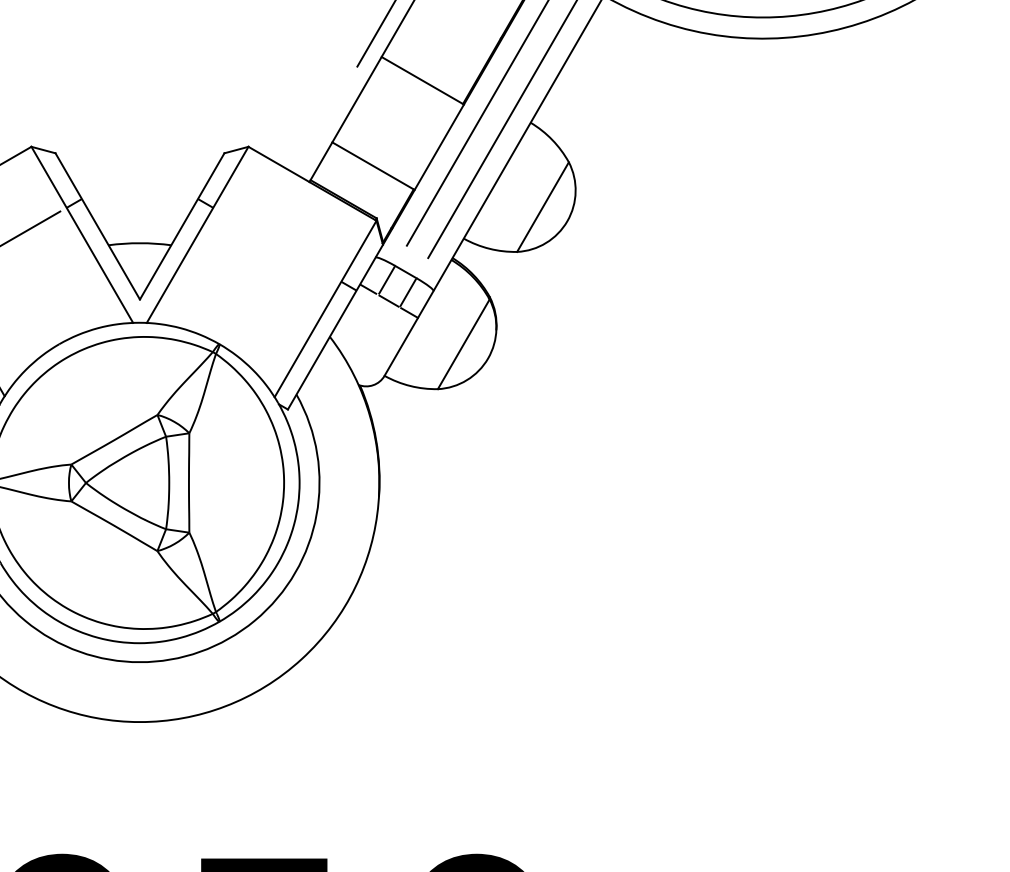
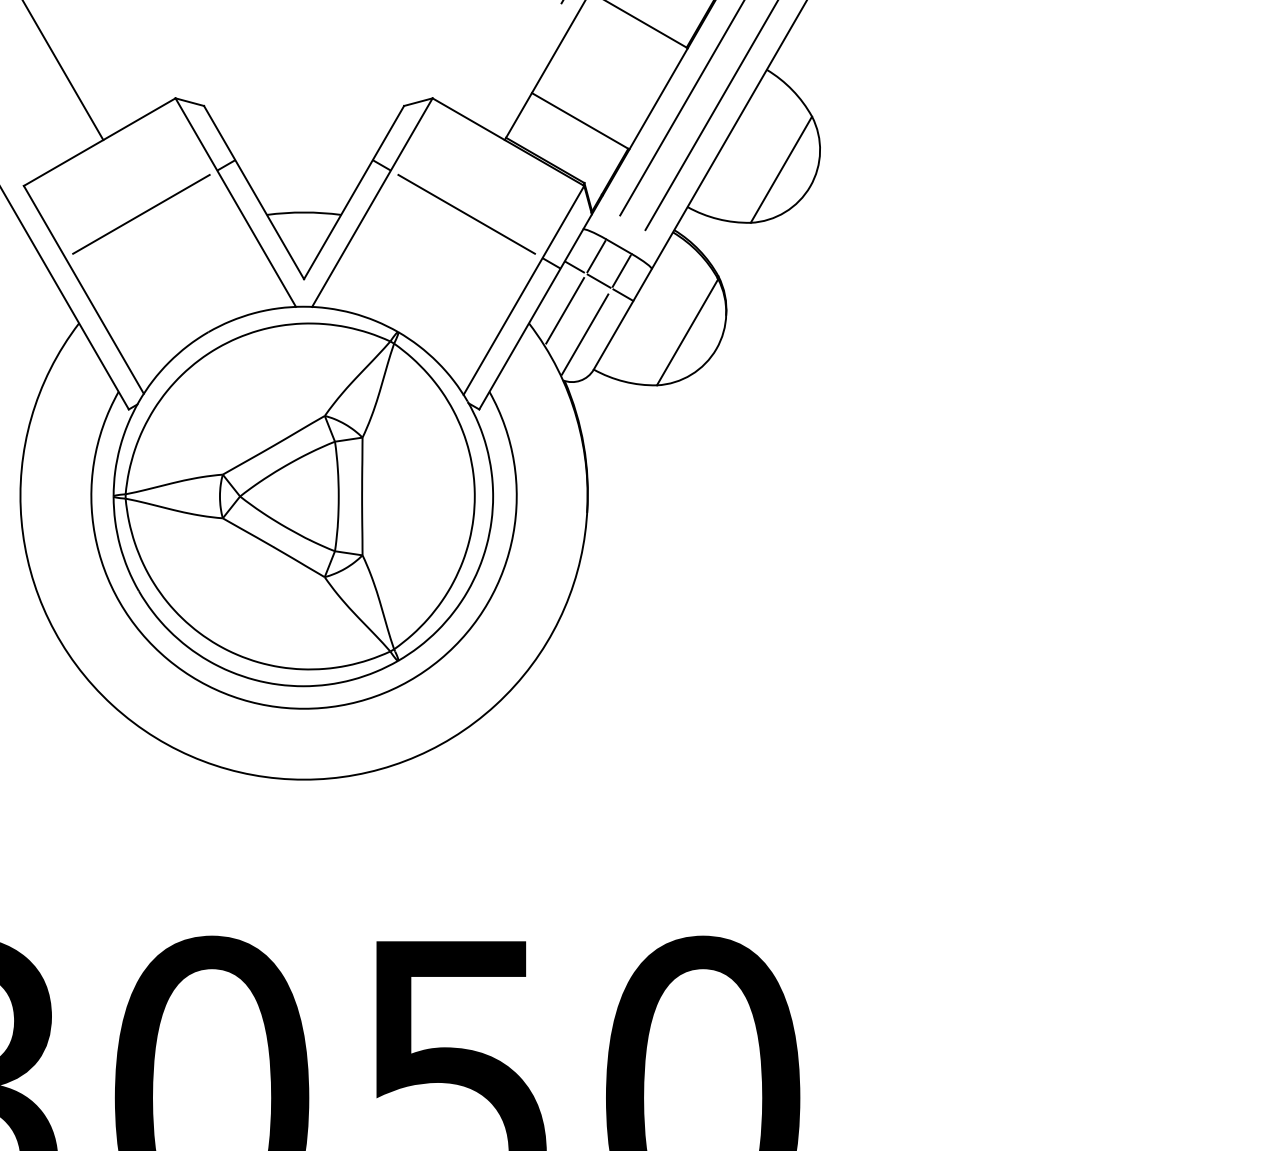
line: (277, 244) -> (466, 213), added
line: (360, 325) -> (565, 310), added
line: (377, 346) -> (585, 334), added

